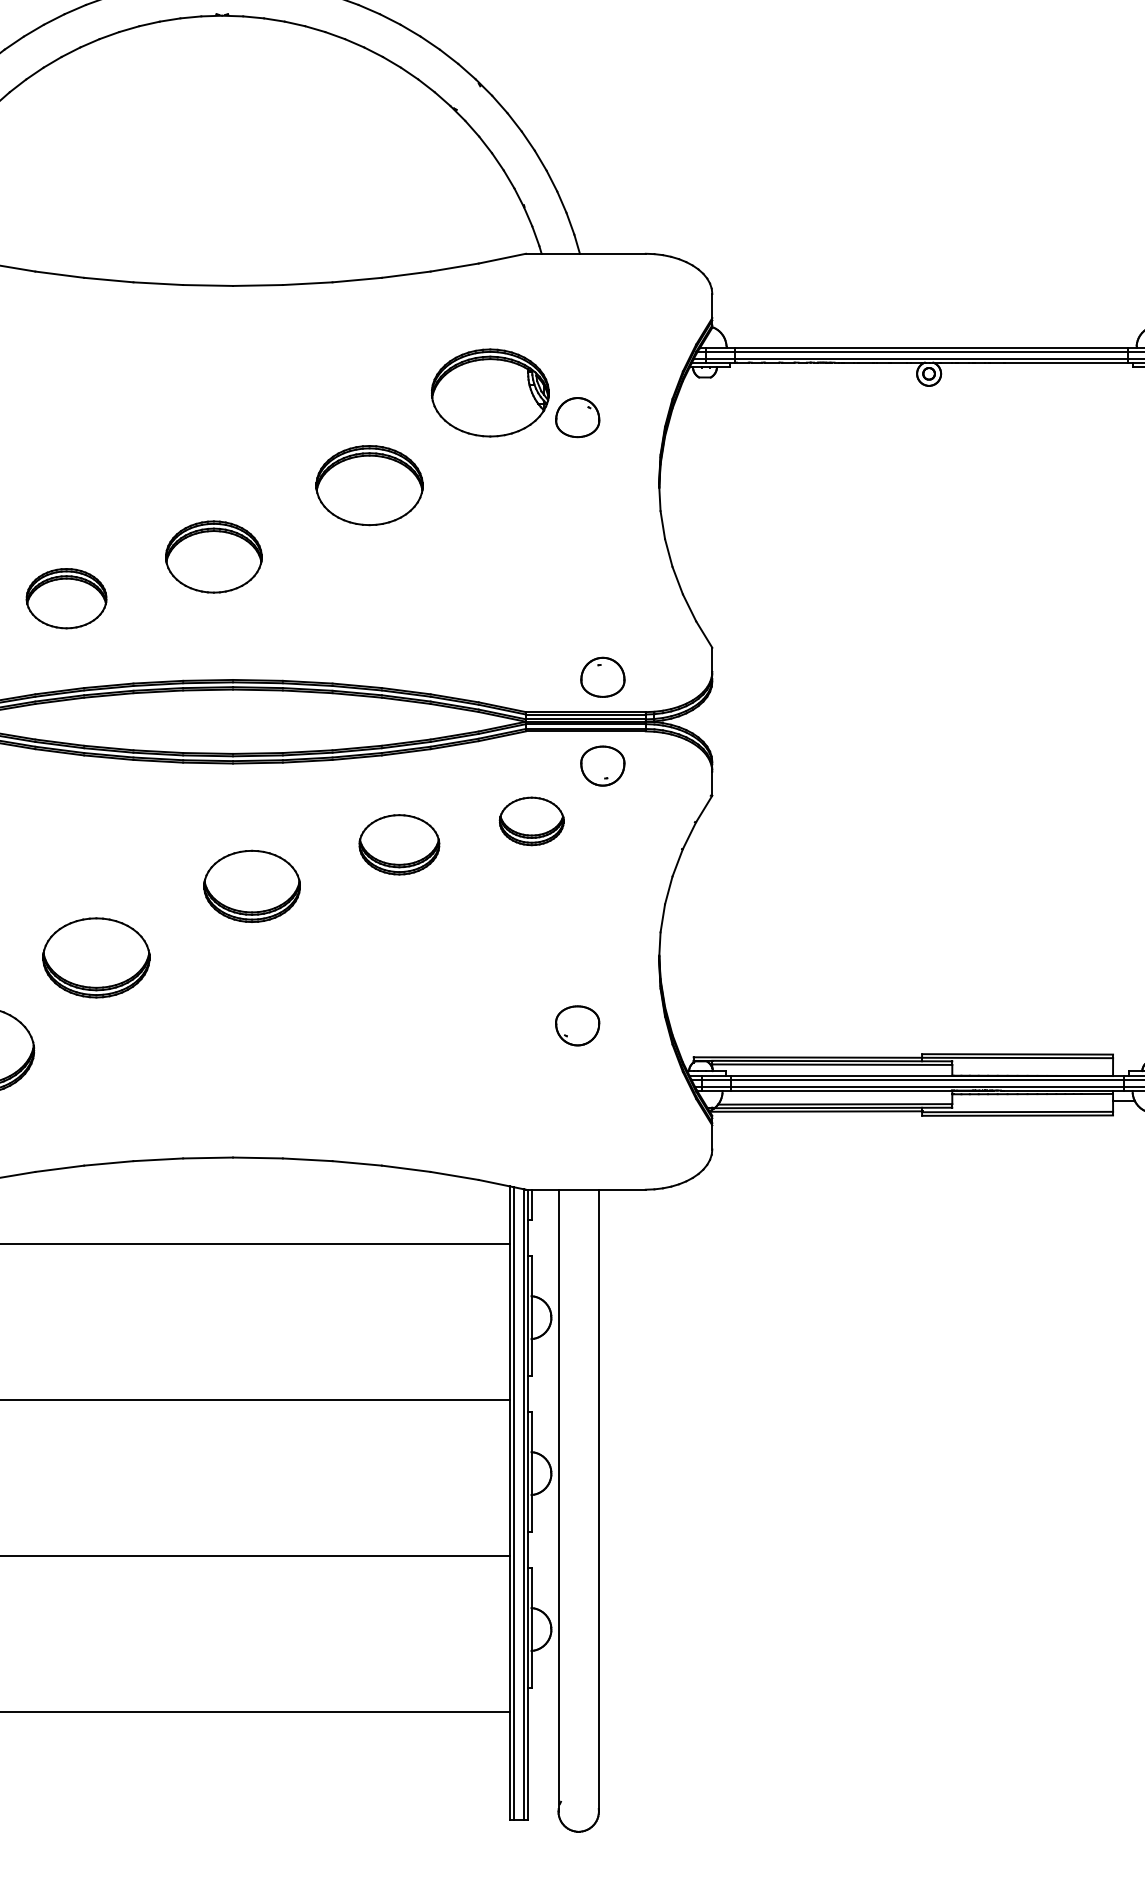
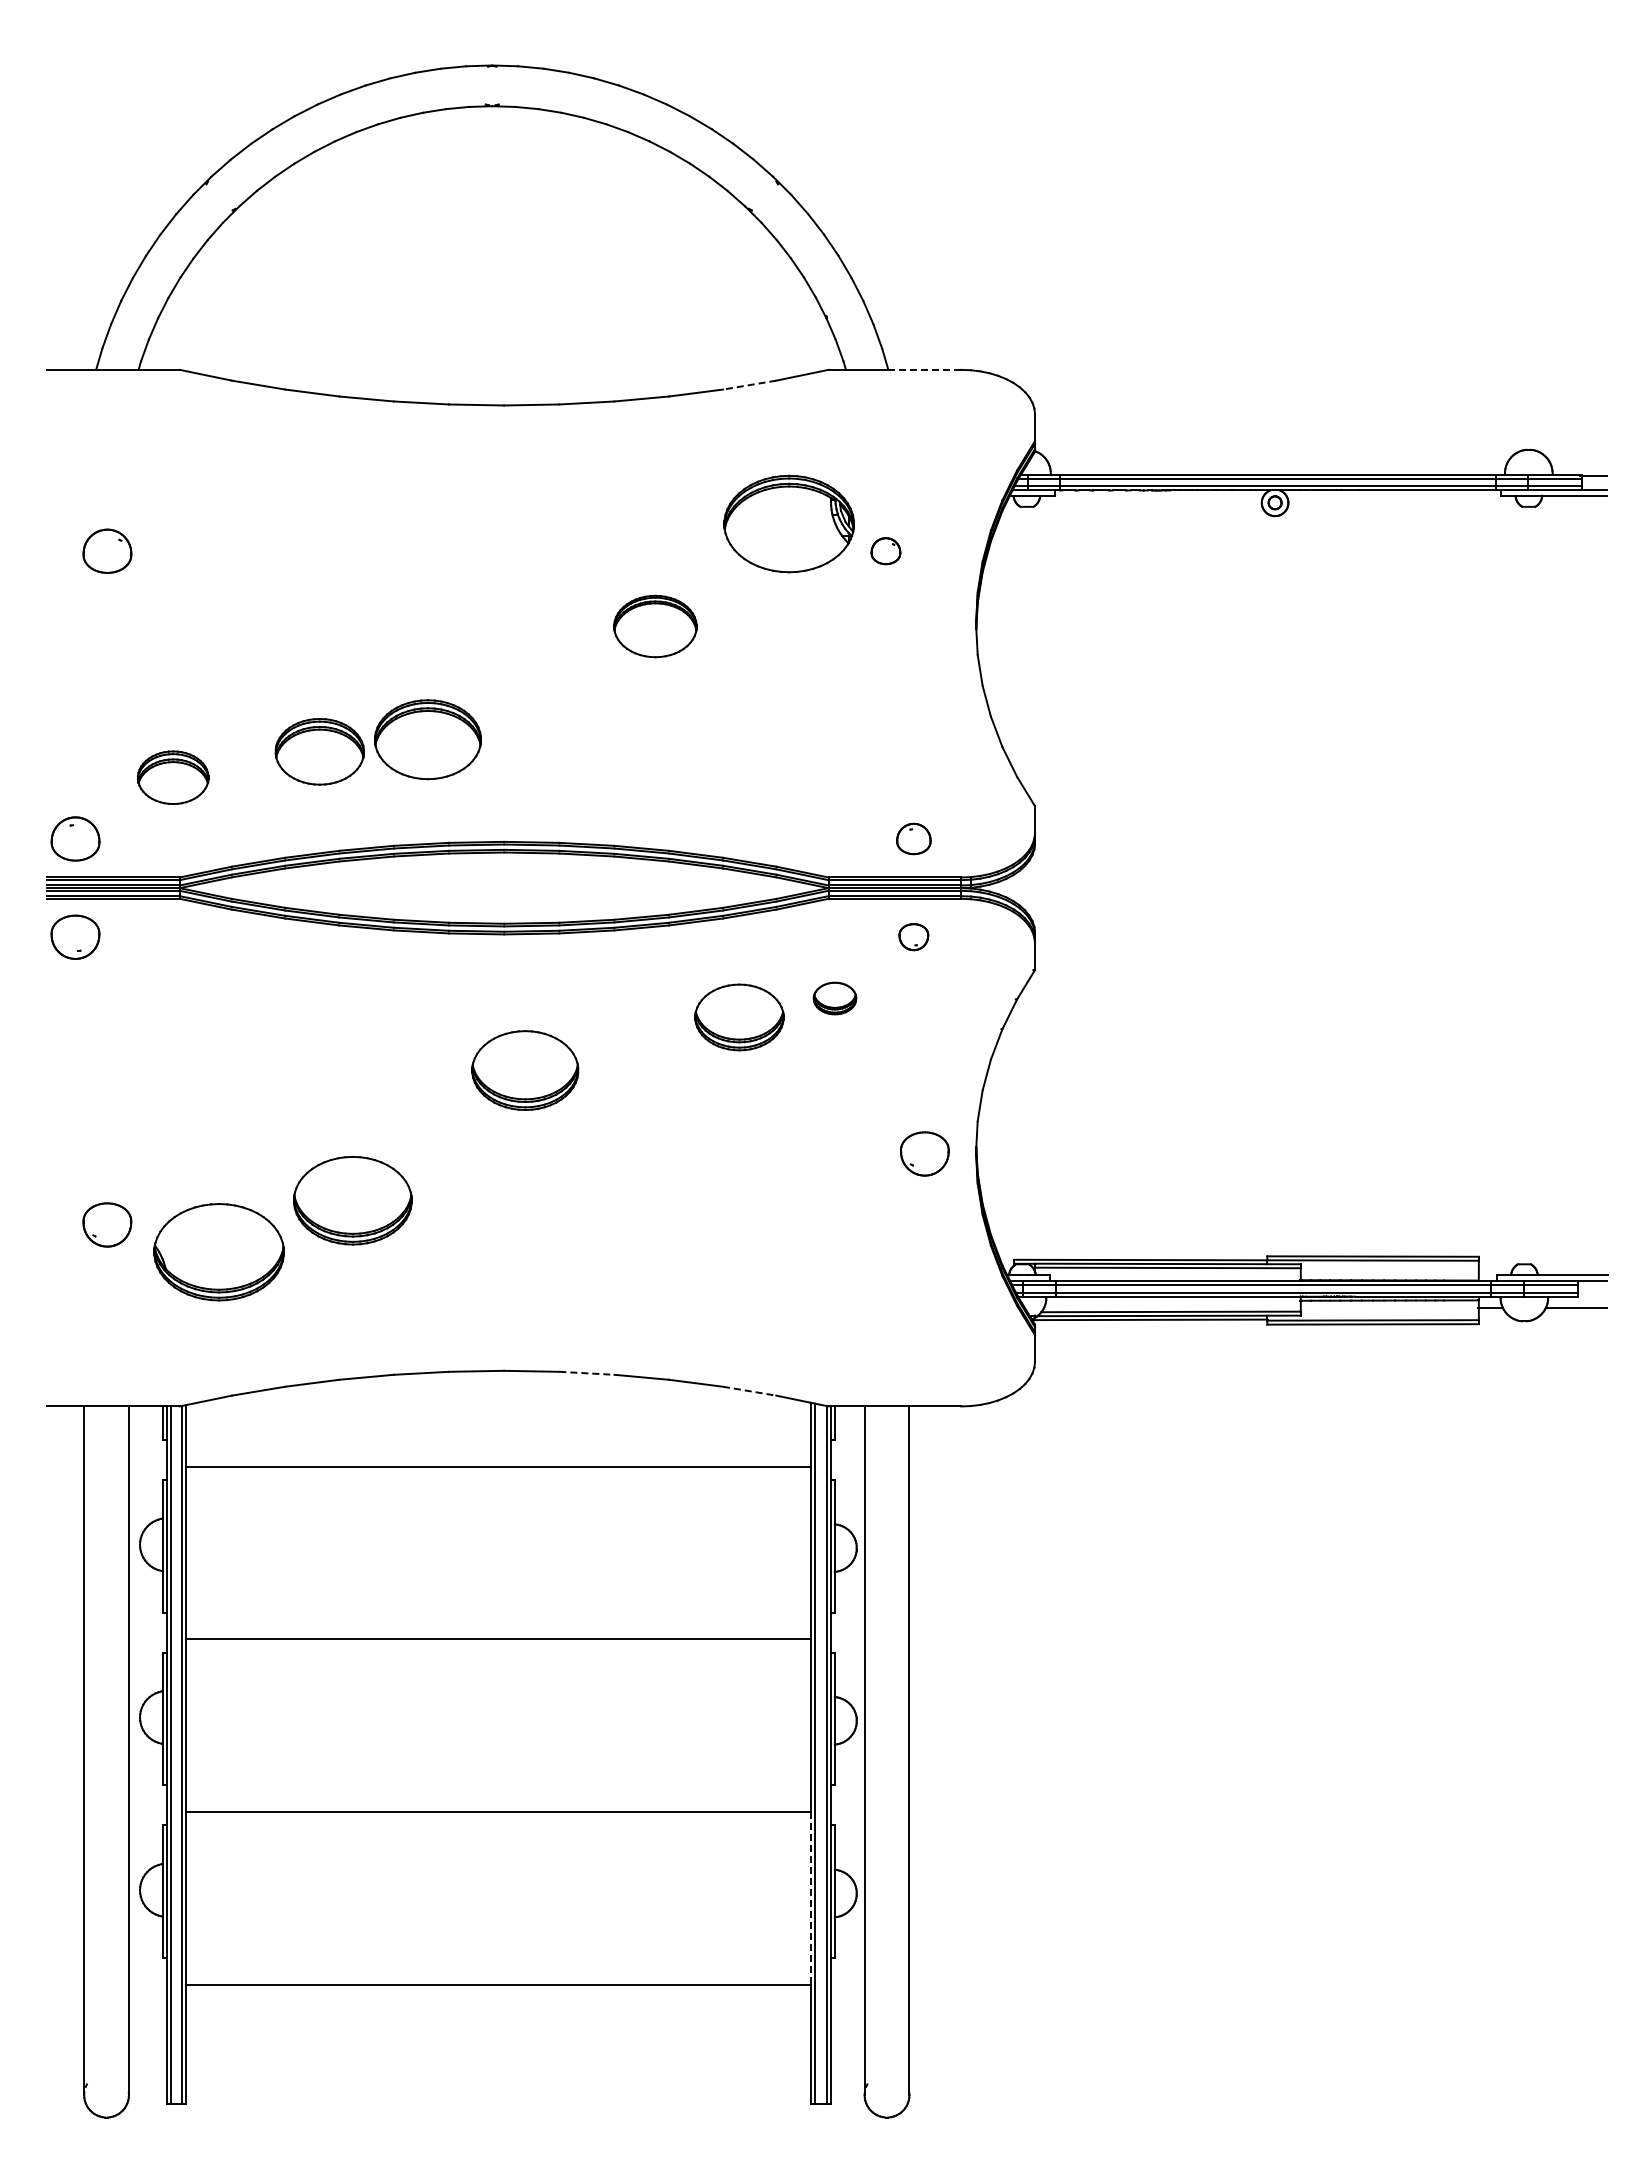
line: (613, 253) -> (925, 369), solid -> dashed
line: (454, 267) -> (749, 385), solid -> dashed
part: (577, 416) -> (885, 550), size x0.6
part: (369, 485) -> (655, 626), size x0.7
part: (213, 556) -> (427, 739), moved
part: (602, 676) -> (913, 838), size x0.7
part: (602, 765) -> (913, 936), size x0.6
part: (531, 821) -> (834, 998), size x0.6
part: (399, 844) -> (739, 1017), moved
part: (96, 957) -> (352, 1200), moved
part: (577, 1025) -> (924, 1153), moved
line: (307, 1159) -> (586, 1373), solid -> dashed
line: (454, 1176) -> (749, 1391), solid -> dashed
line: (509, 1633) -> (810, 1898), solid -> dashed

